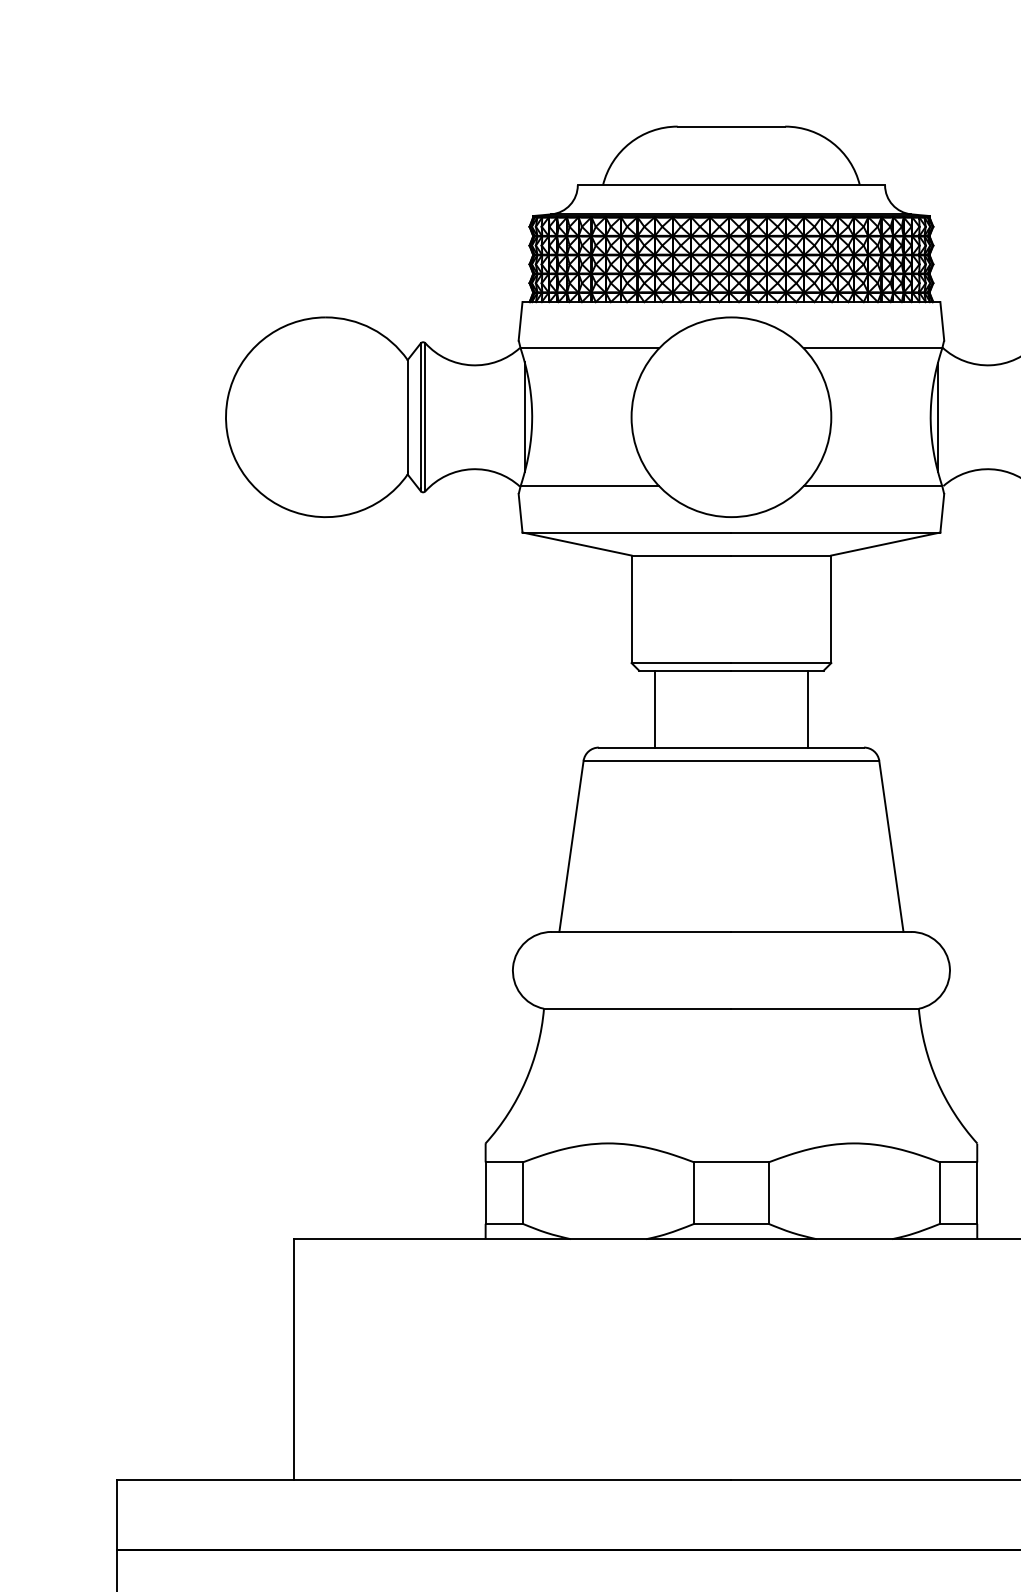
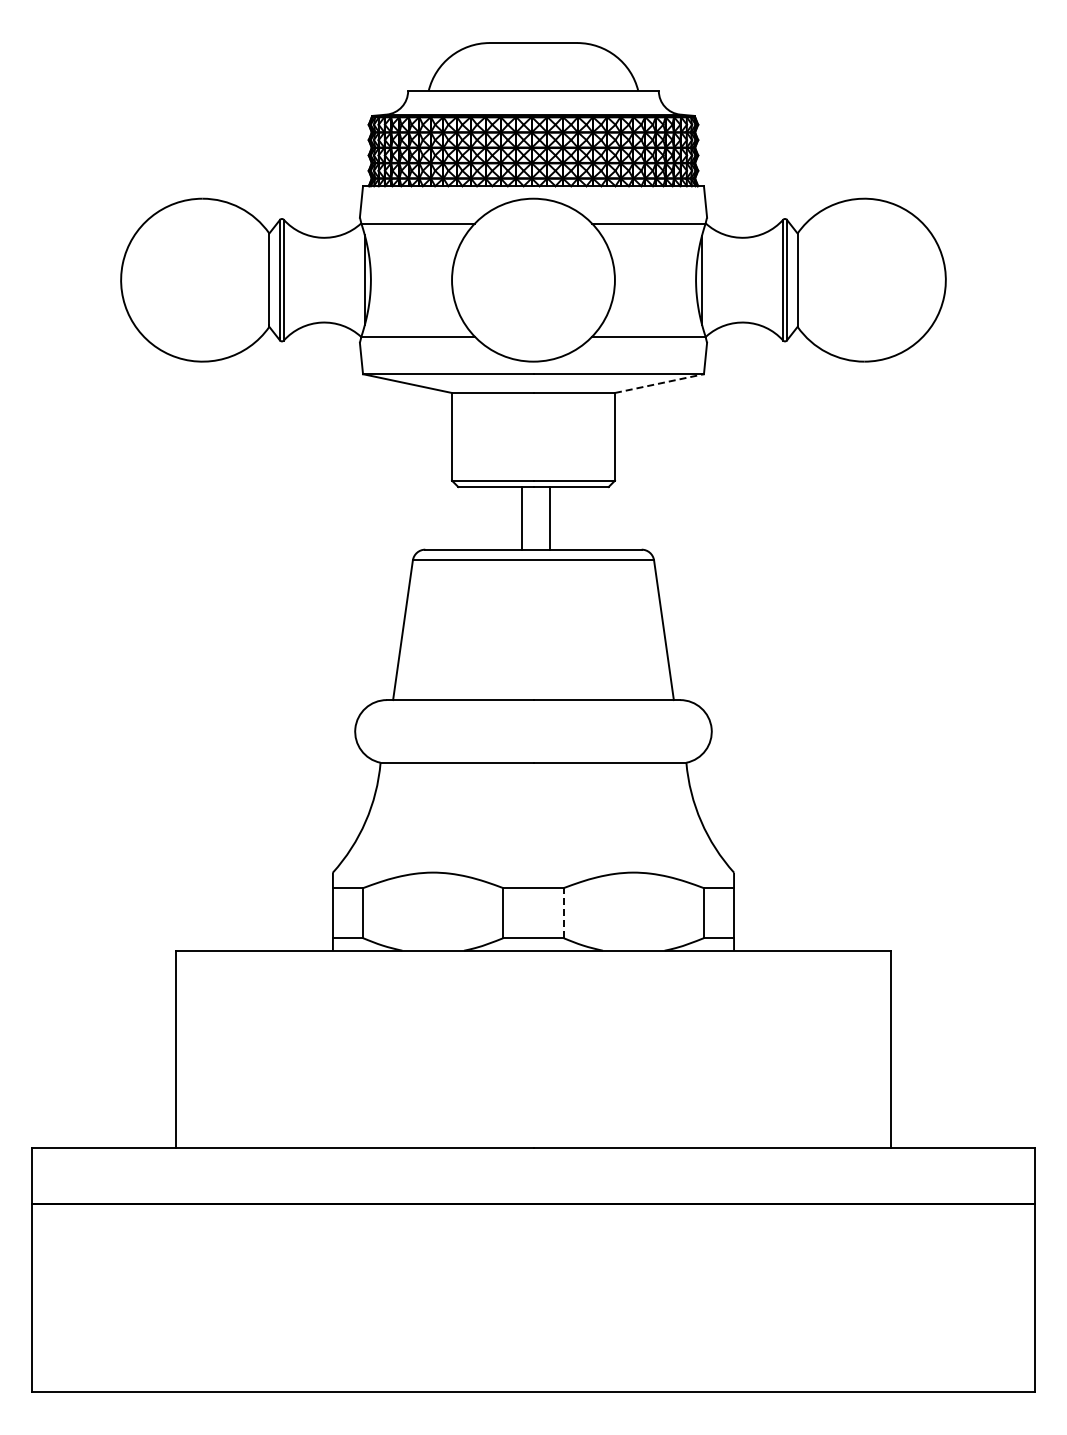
line: (885, 543) -> (659, 383), solid -> dashed
line: (654, 709) -> (521, 518), moved
line: (808, 709) -> (550, 518), moved
line: (768, 1192) -> (563, 912), solid -> dashed

